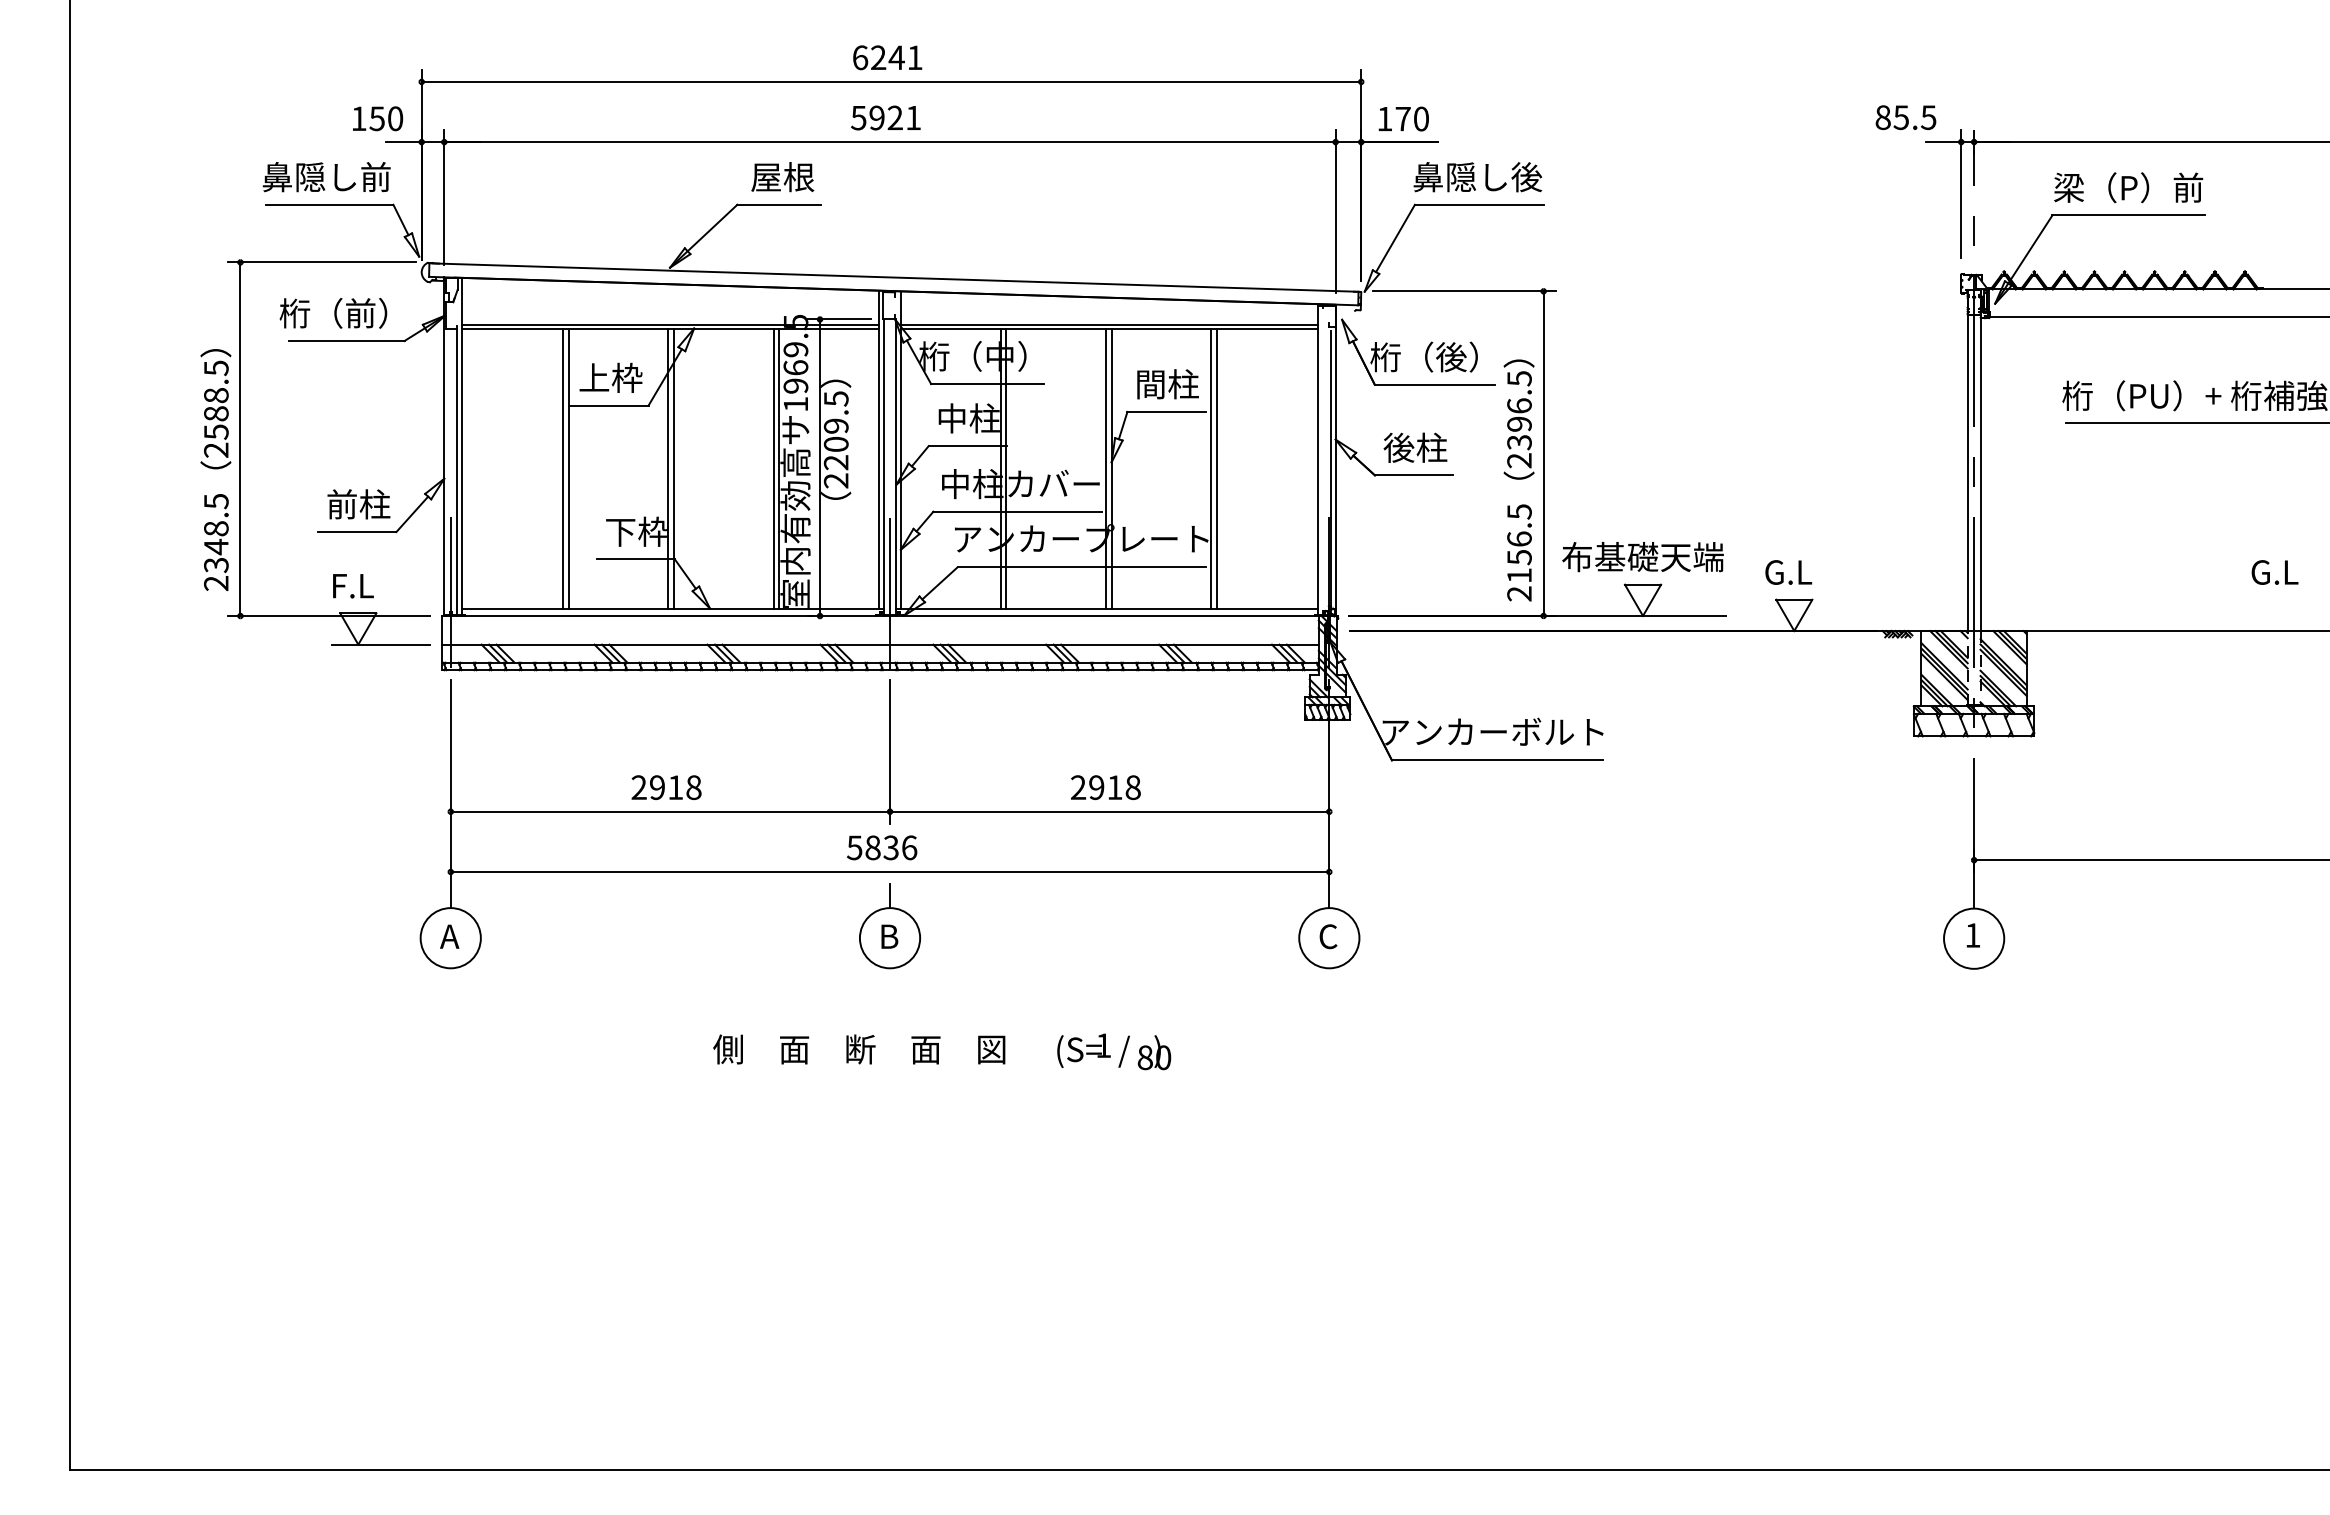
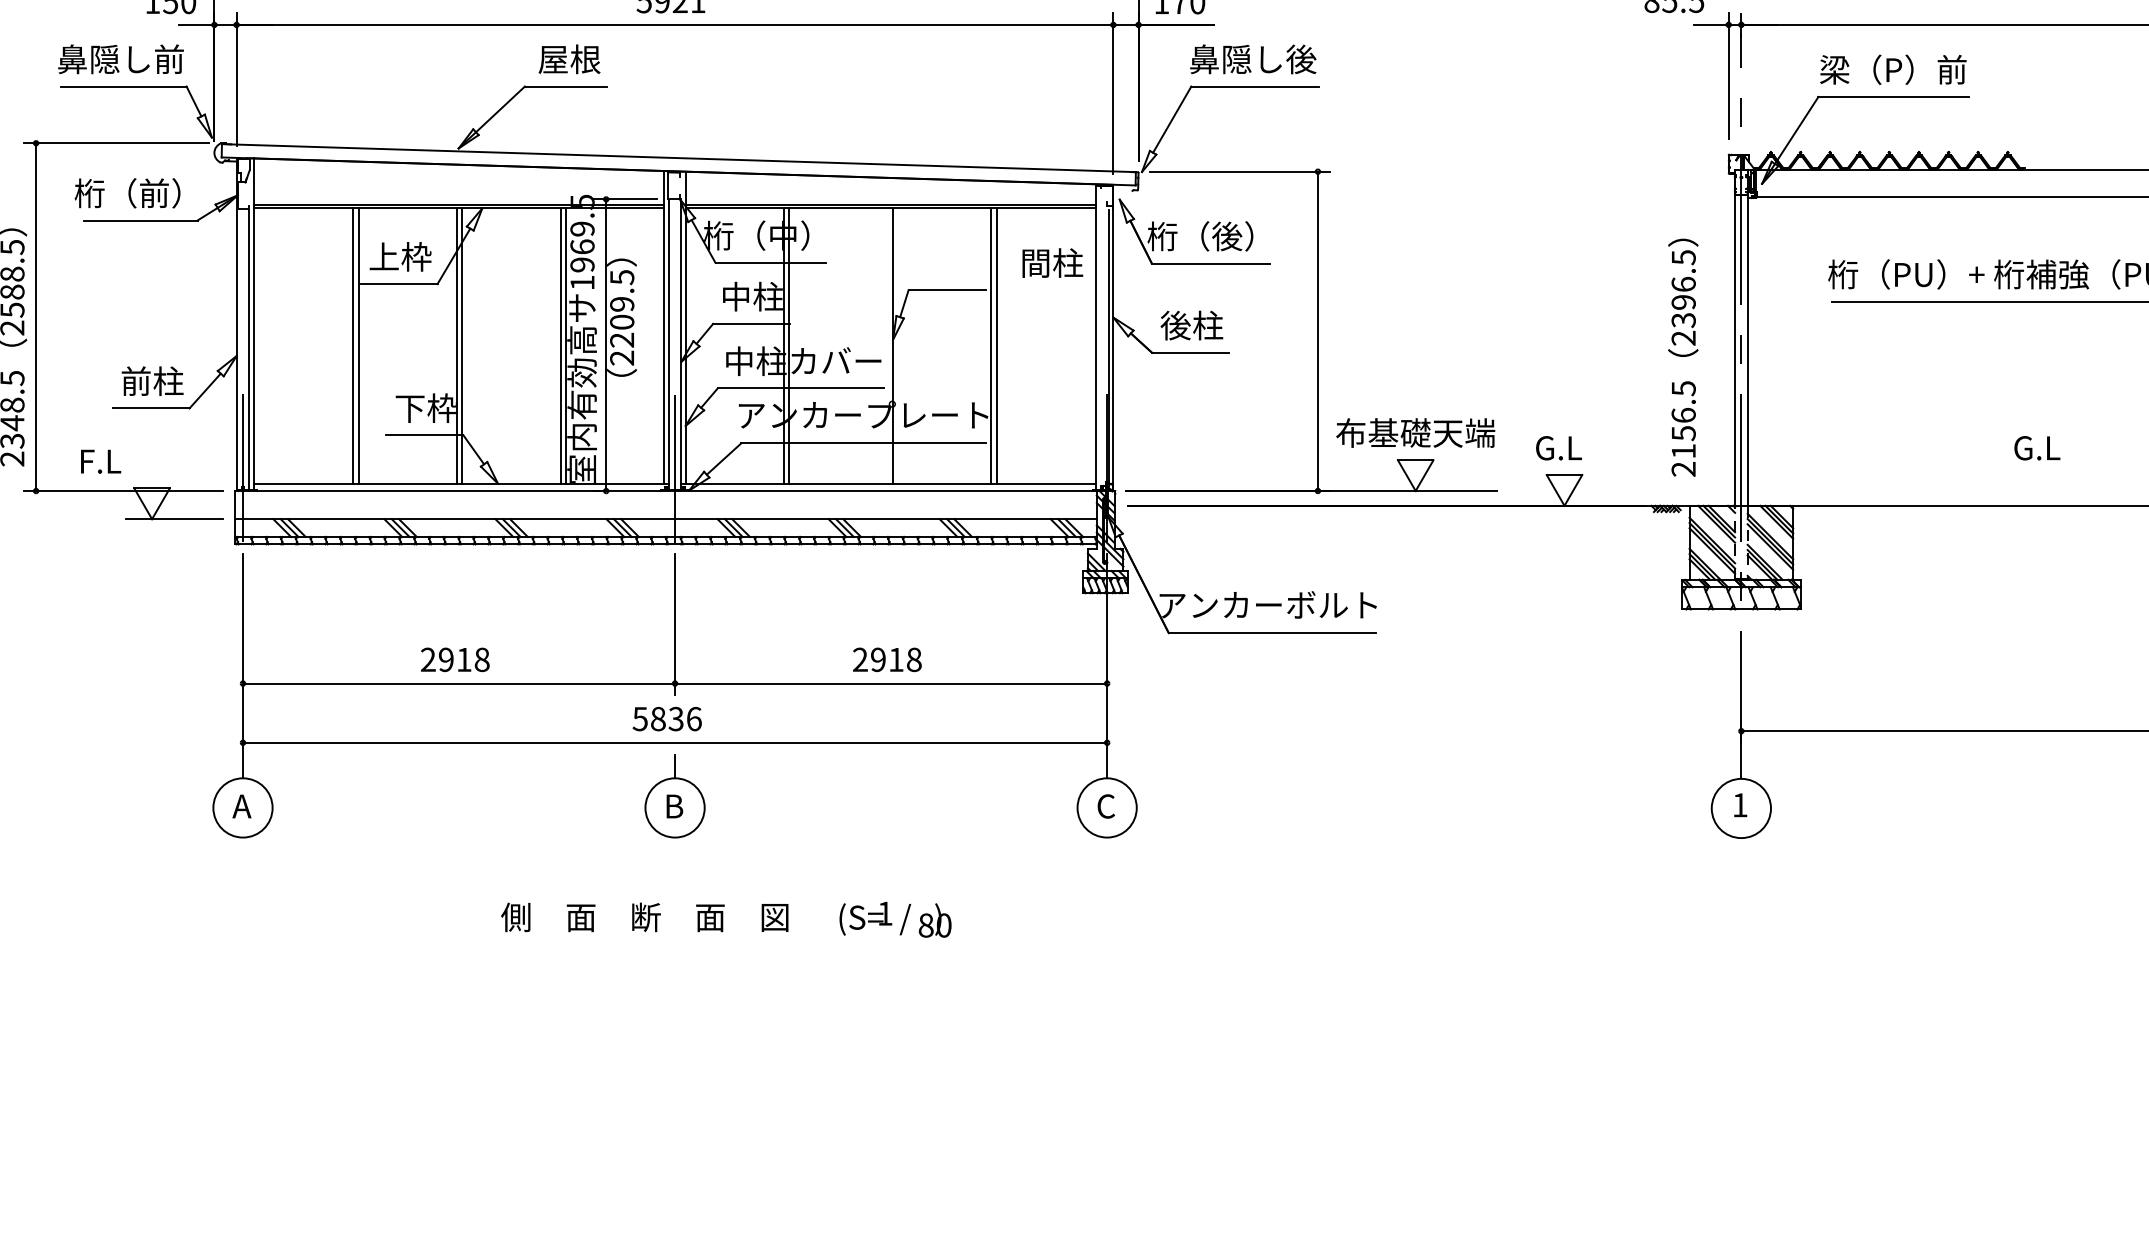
text: (1167, 384) -> (1052, 263), moved
line: (1106, 468) -> (887, 345), removed
text: (1518, 480) -> (1682, 357), moved
text: (353, 586) -> (101, 462), moved

